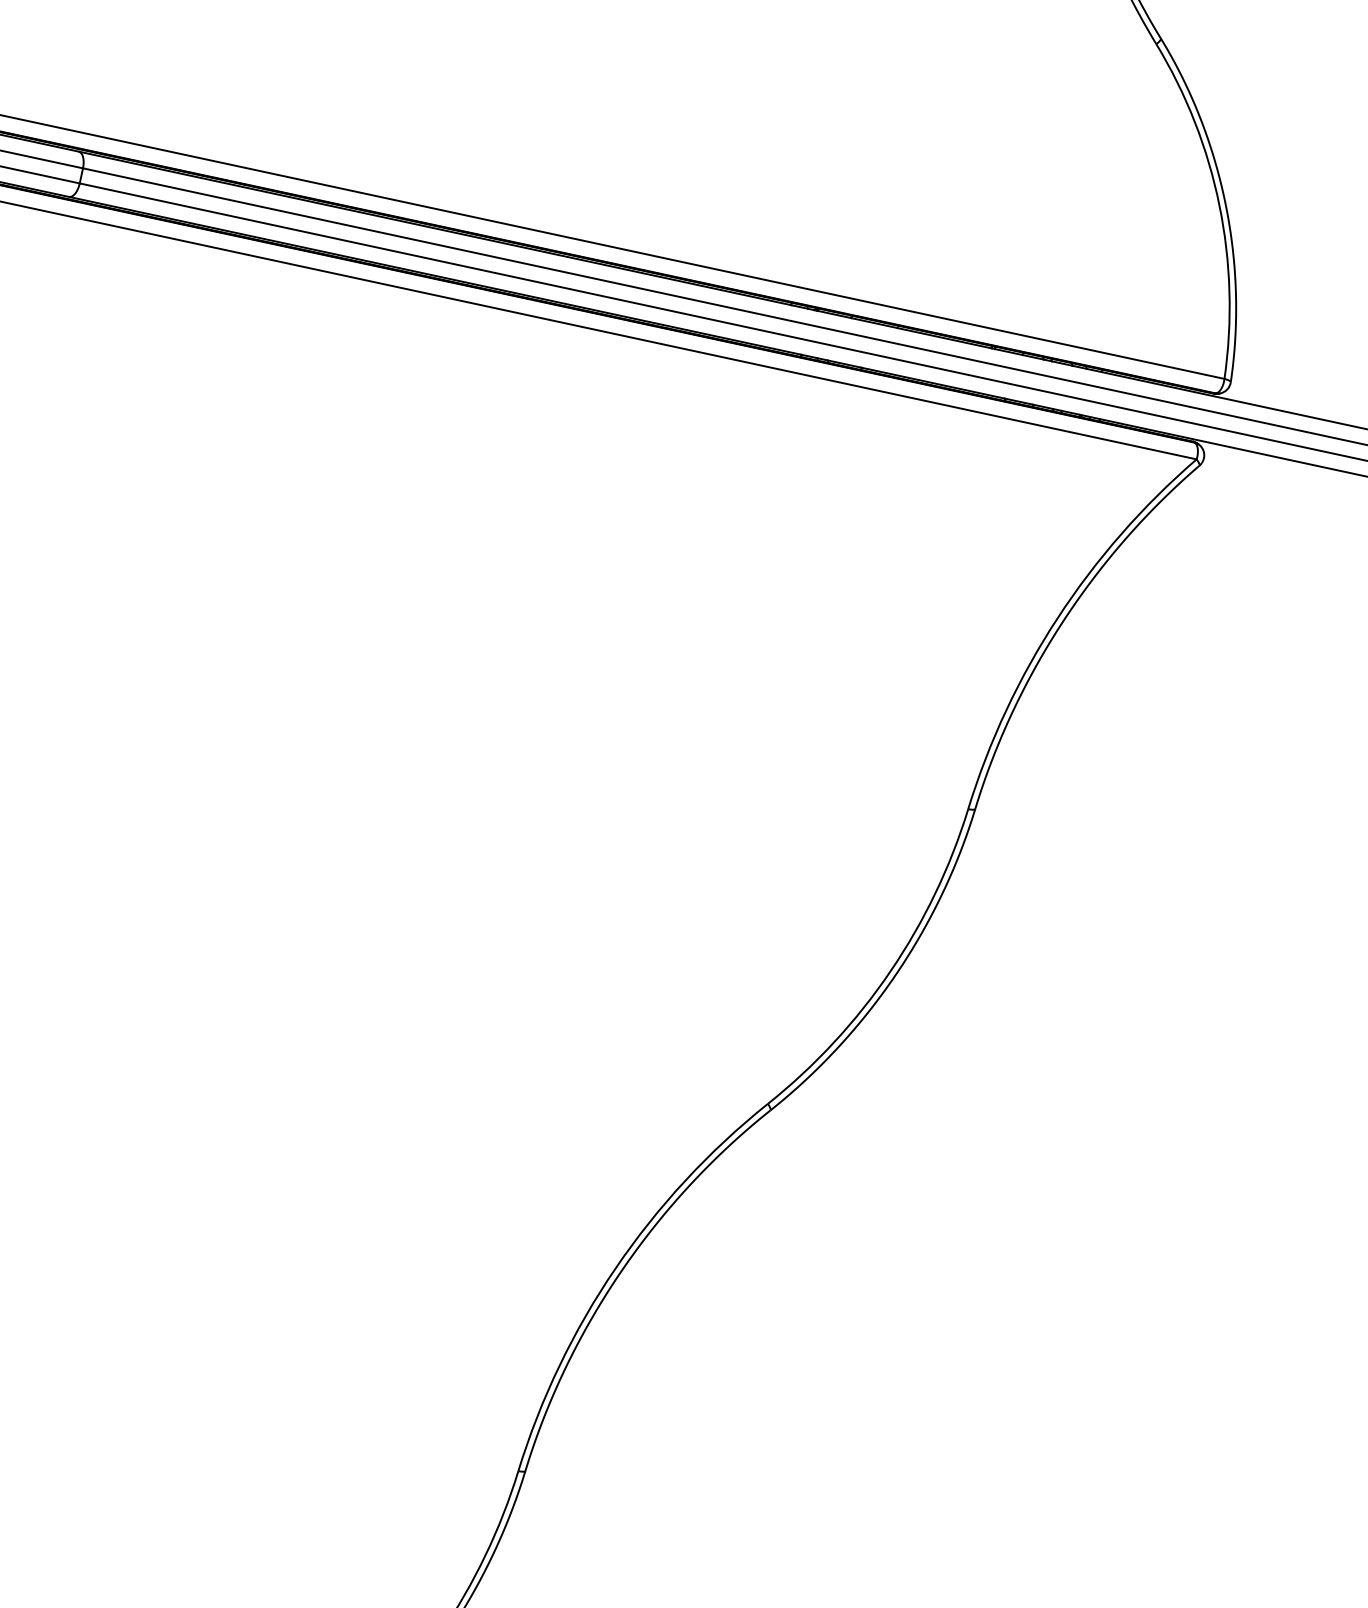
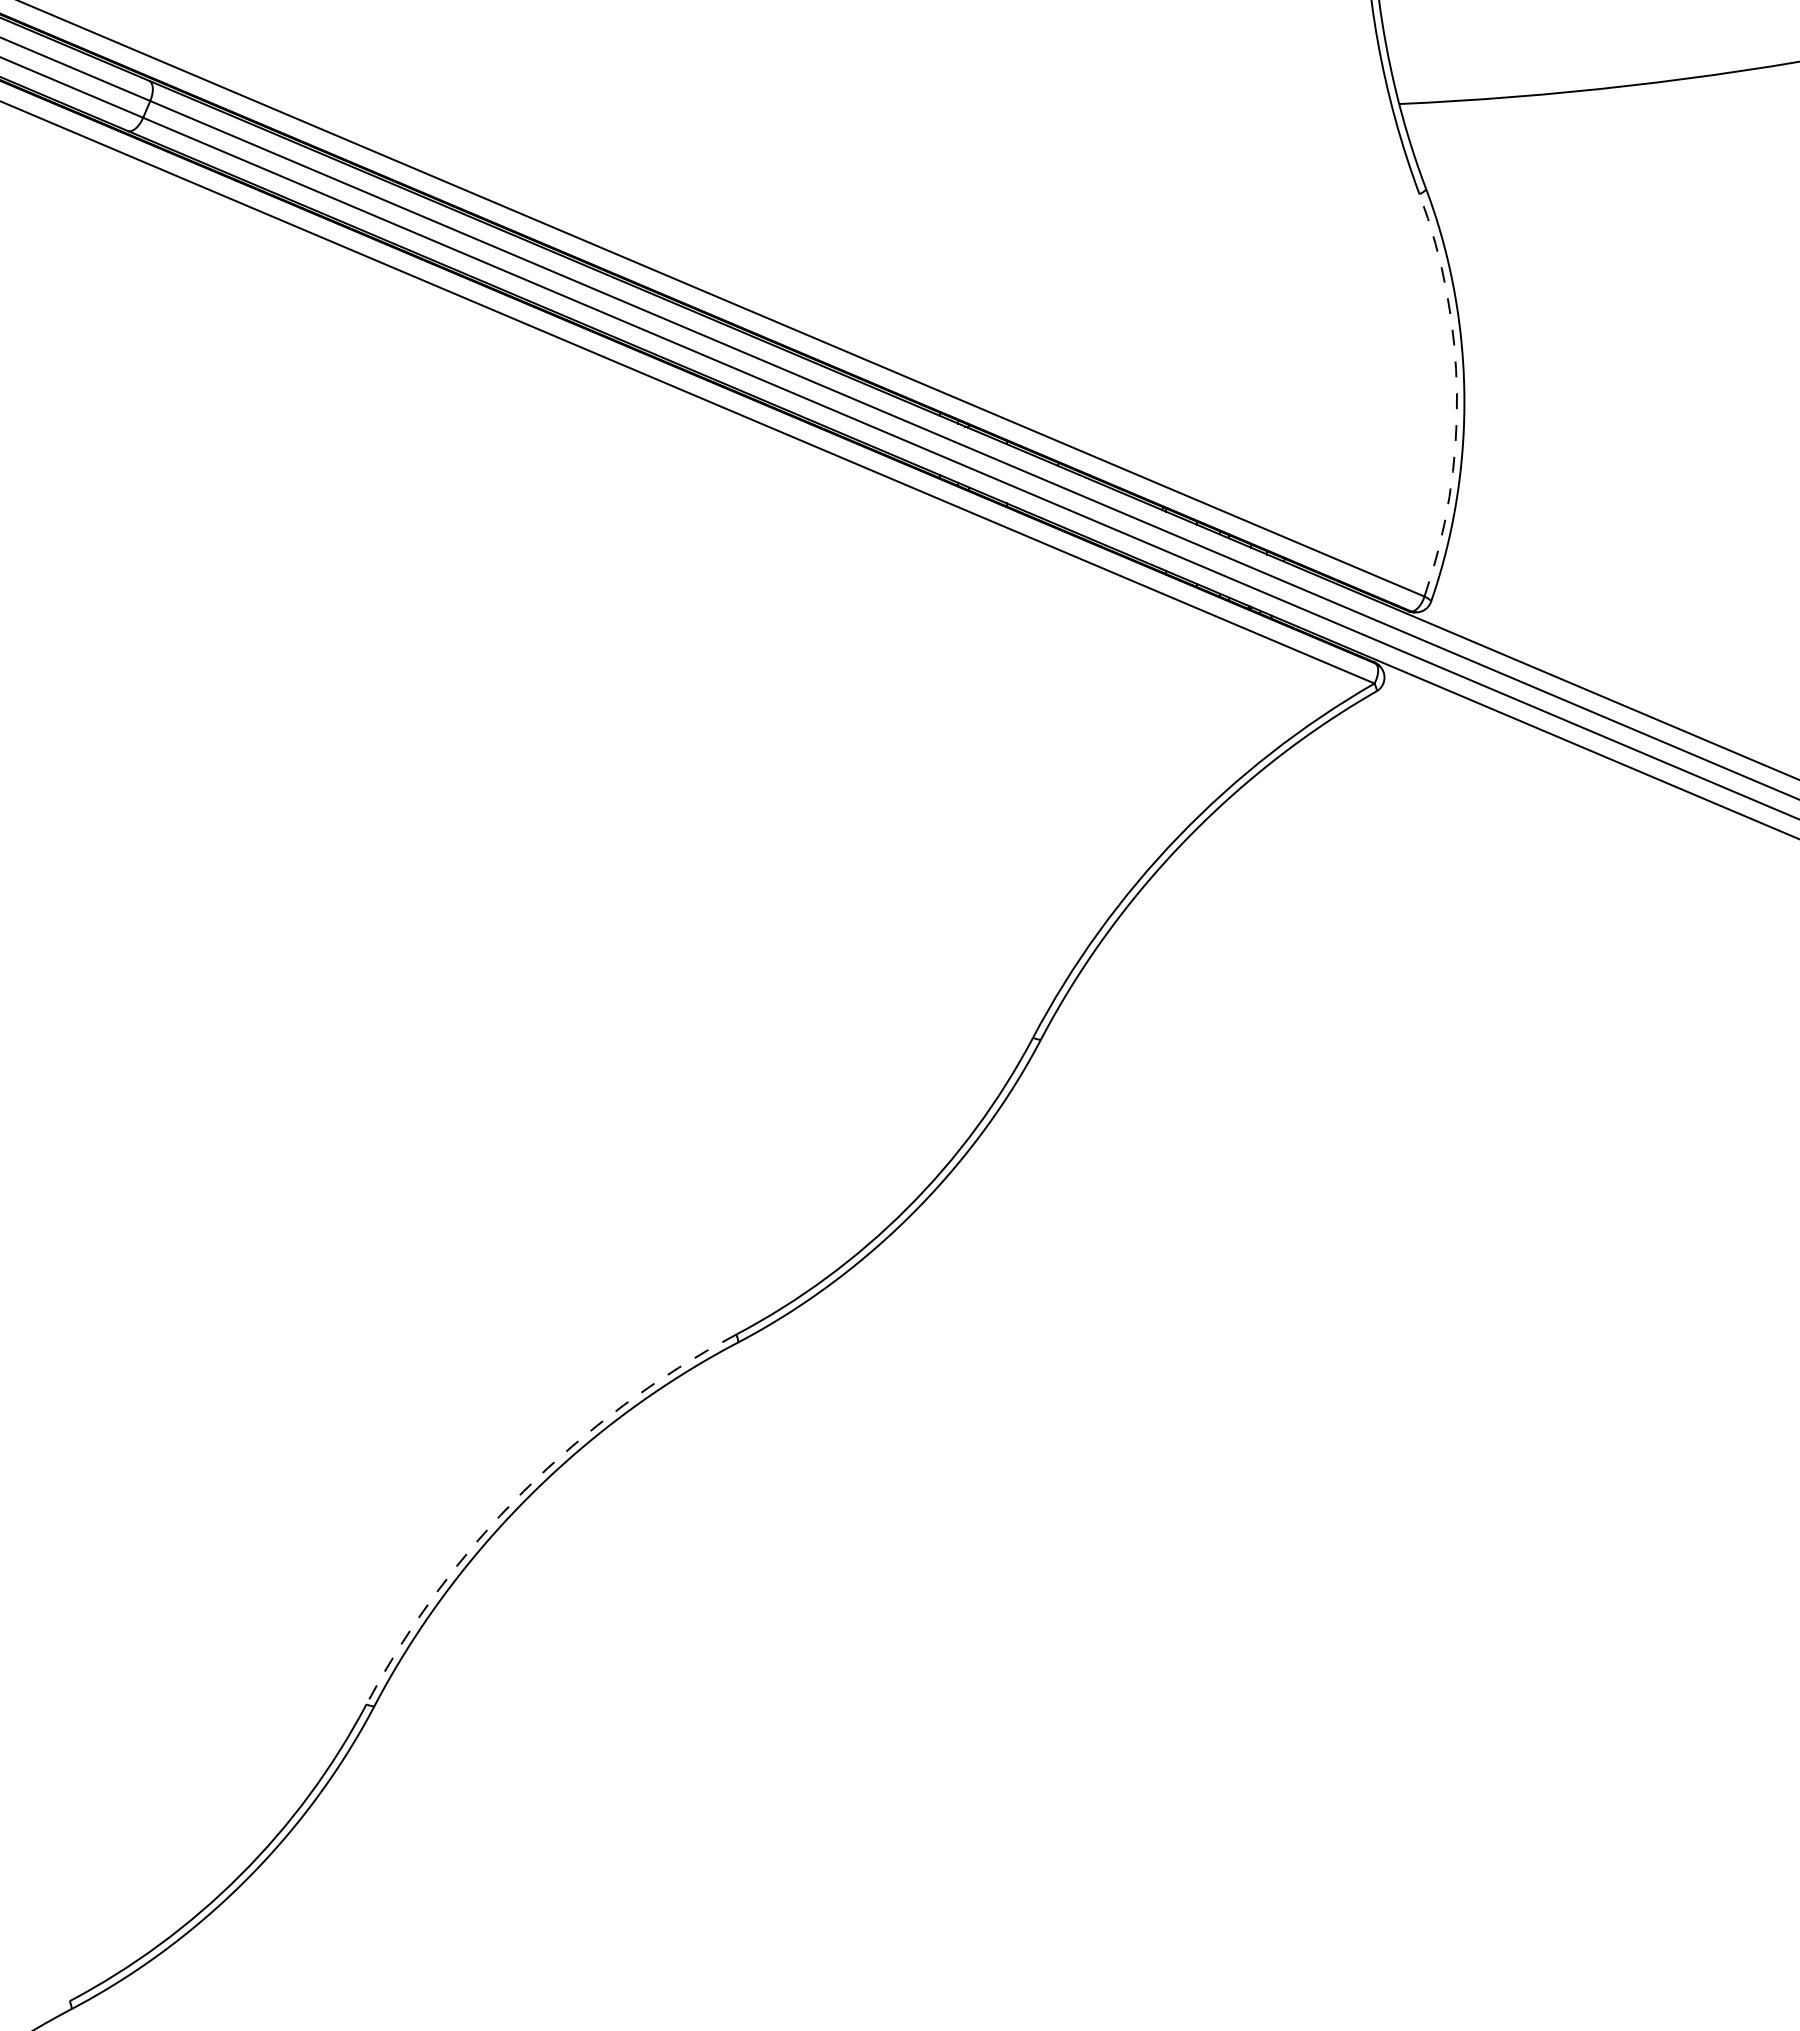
arc: (1219, 206) -> (1456, 395), solid -> dashed
arc: (615, 1268) -> (523, 1491), solid -> dashed

